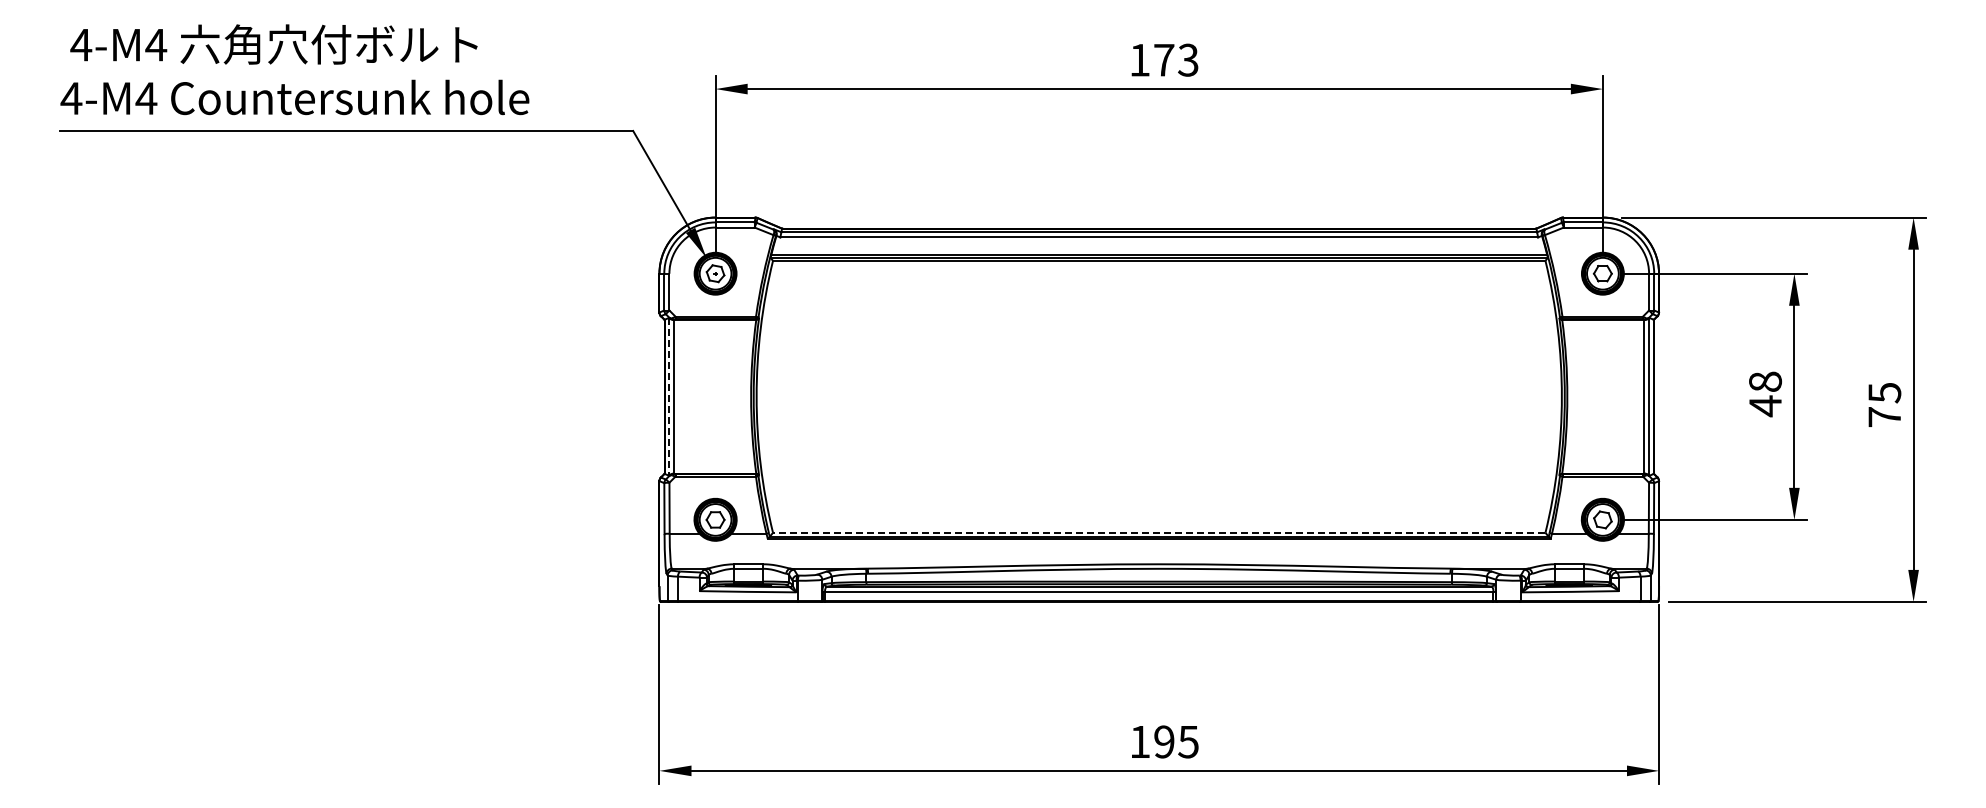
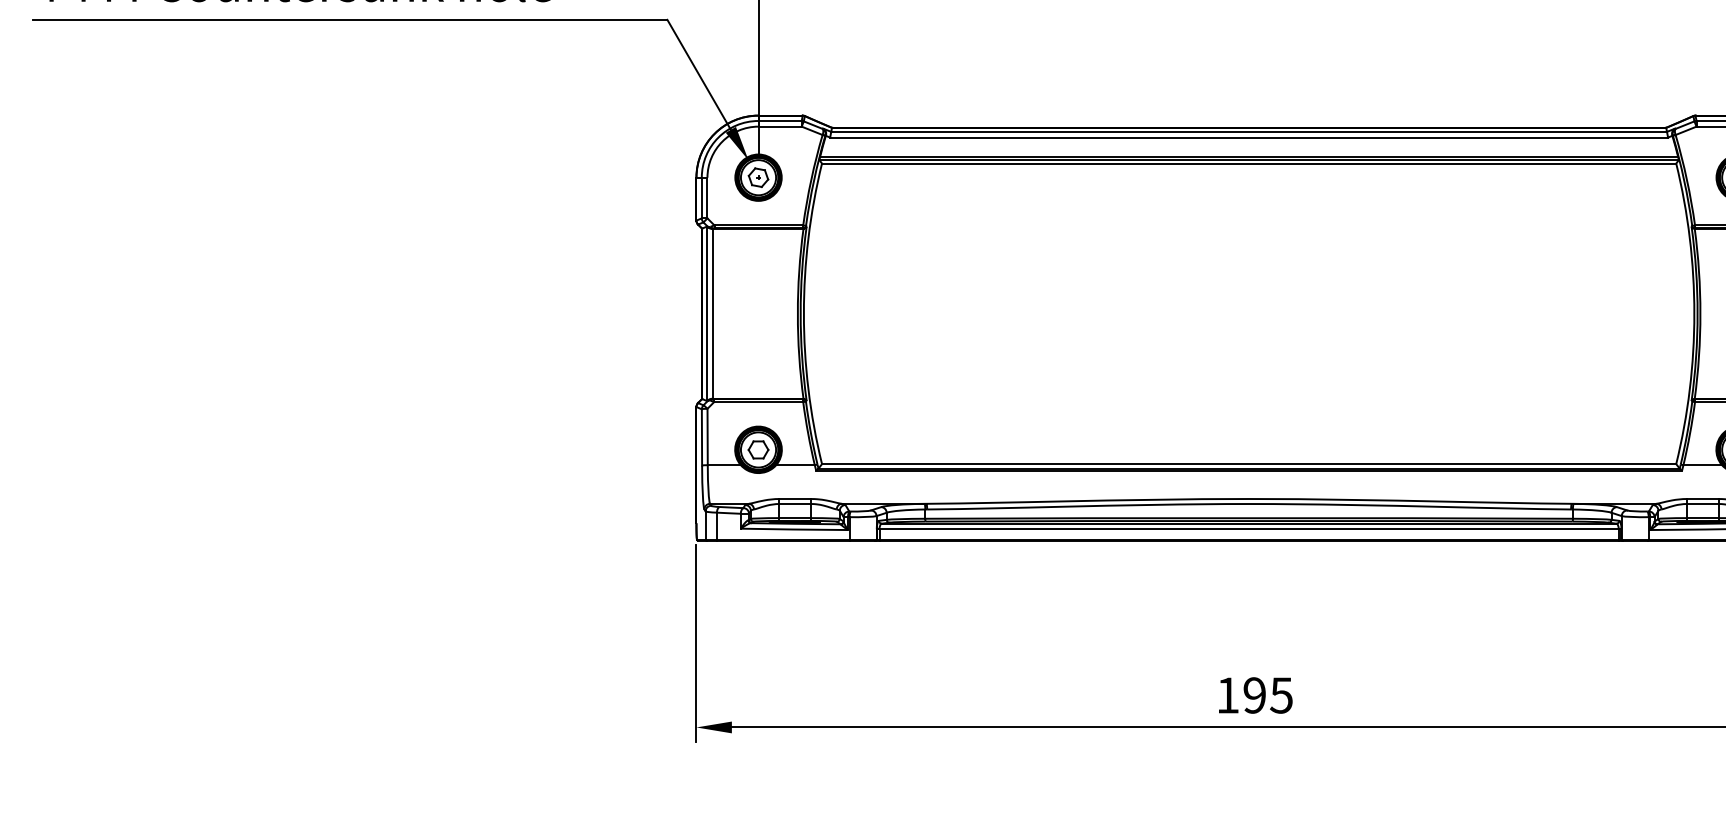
line: (669, 396) -> (707, 313), dashed -> solid
line: (1158, 532) -> (1248, 463), dashed -> solid

